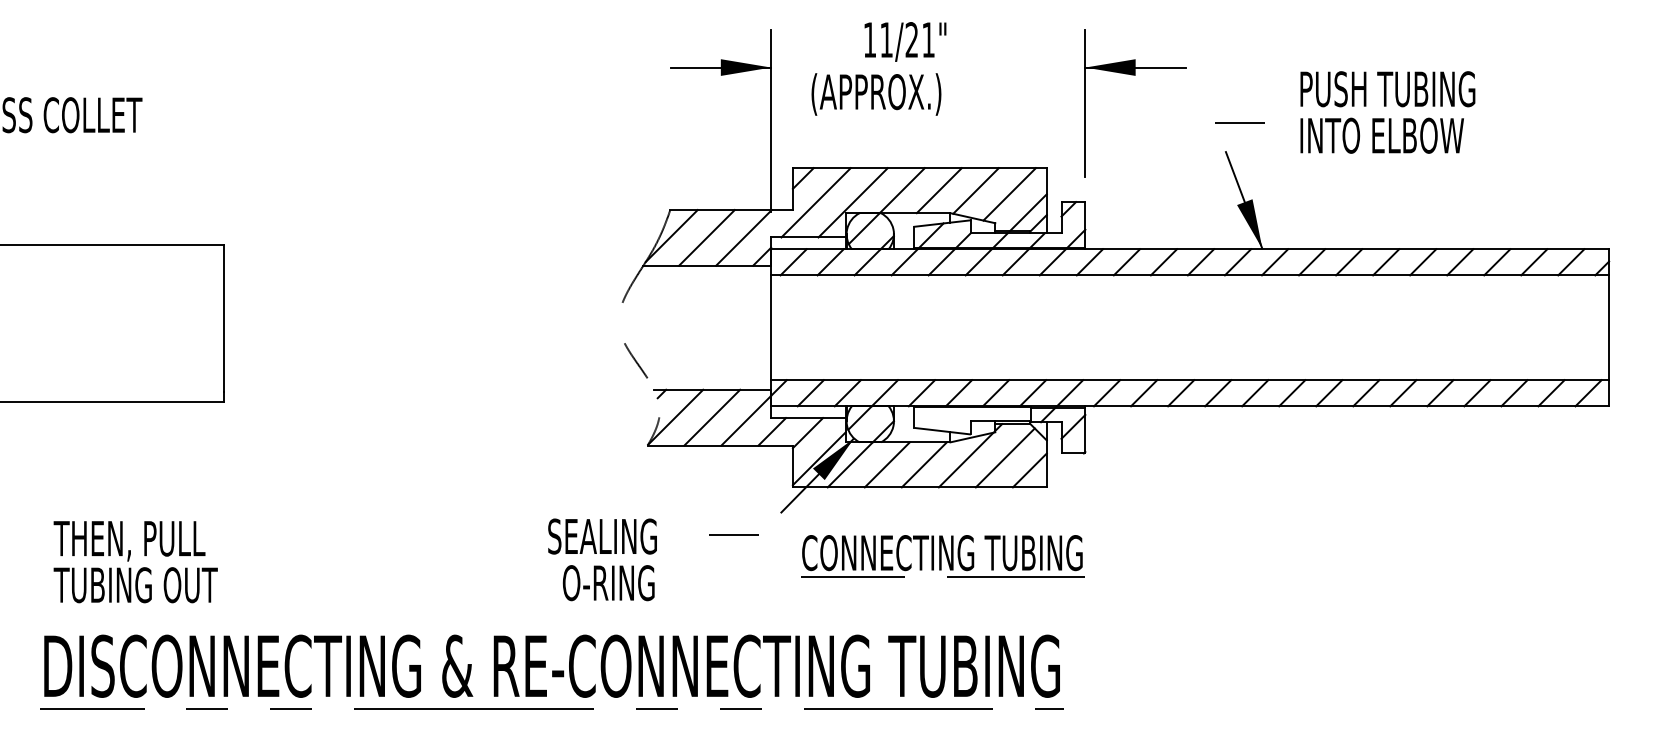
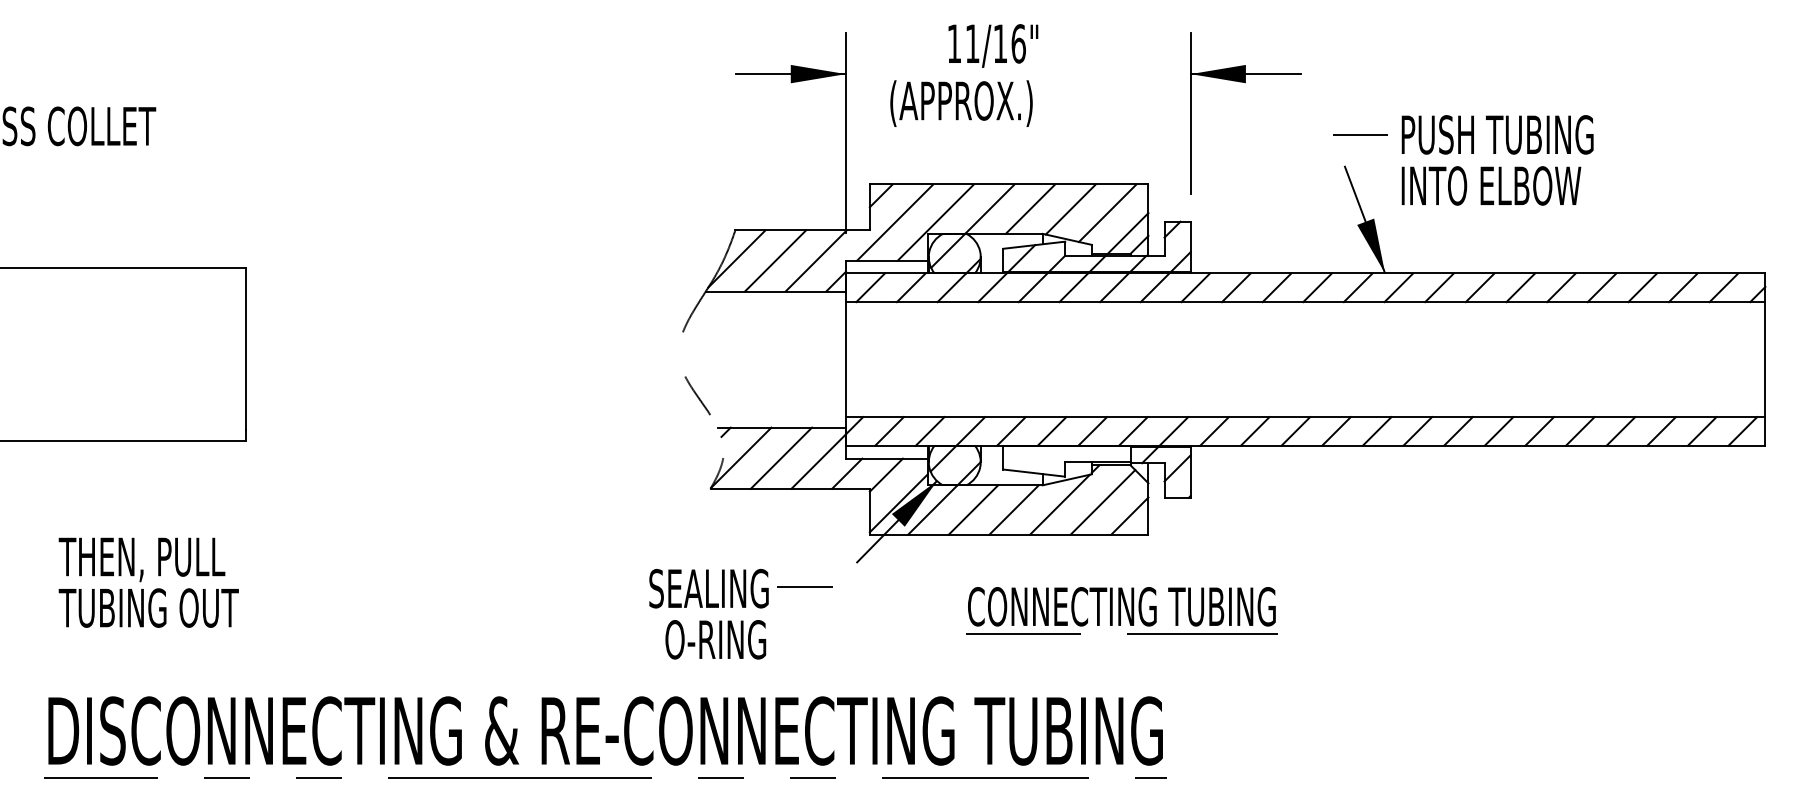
text: (920, 39) -> (1009, 43), 11/21" -> 11/16"
text: (1387, 112) -> (1497, 160), moved
part: (942, 556) -> (1121, 610), moved
text: (602, 560) -> (708, 614), moved
text: (135, 561) -> (148, 582), moved

